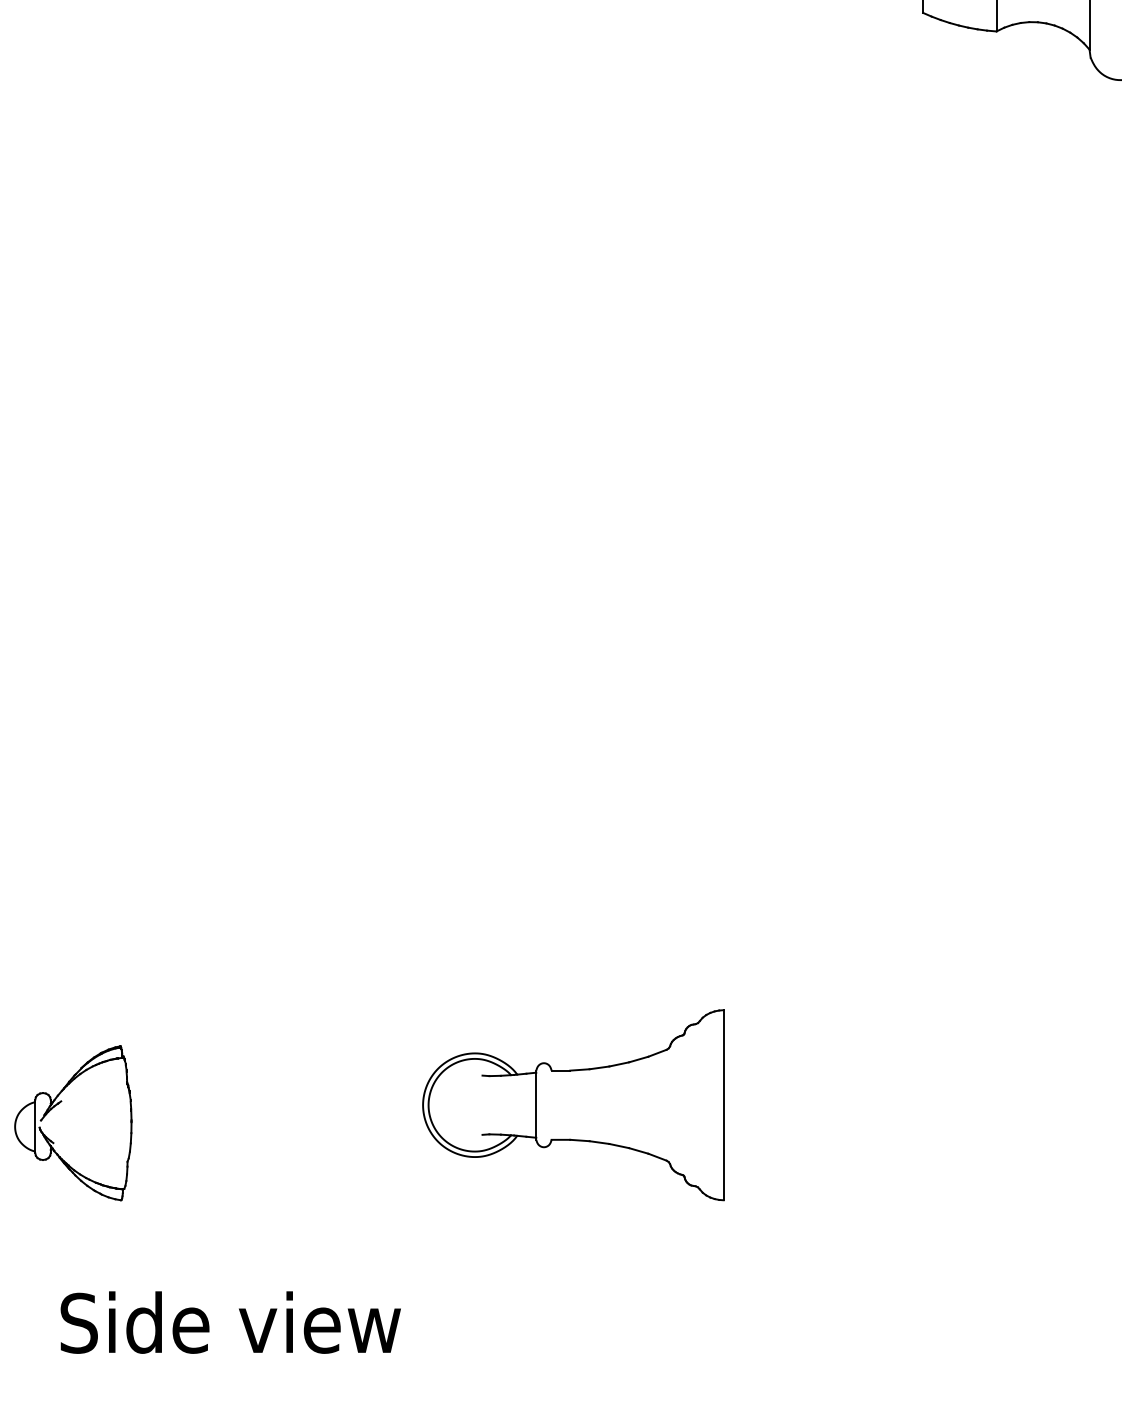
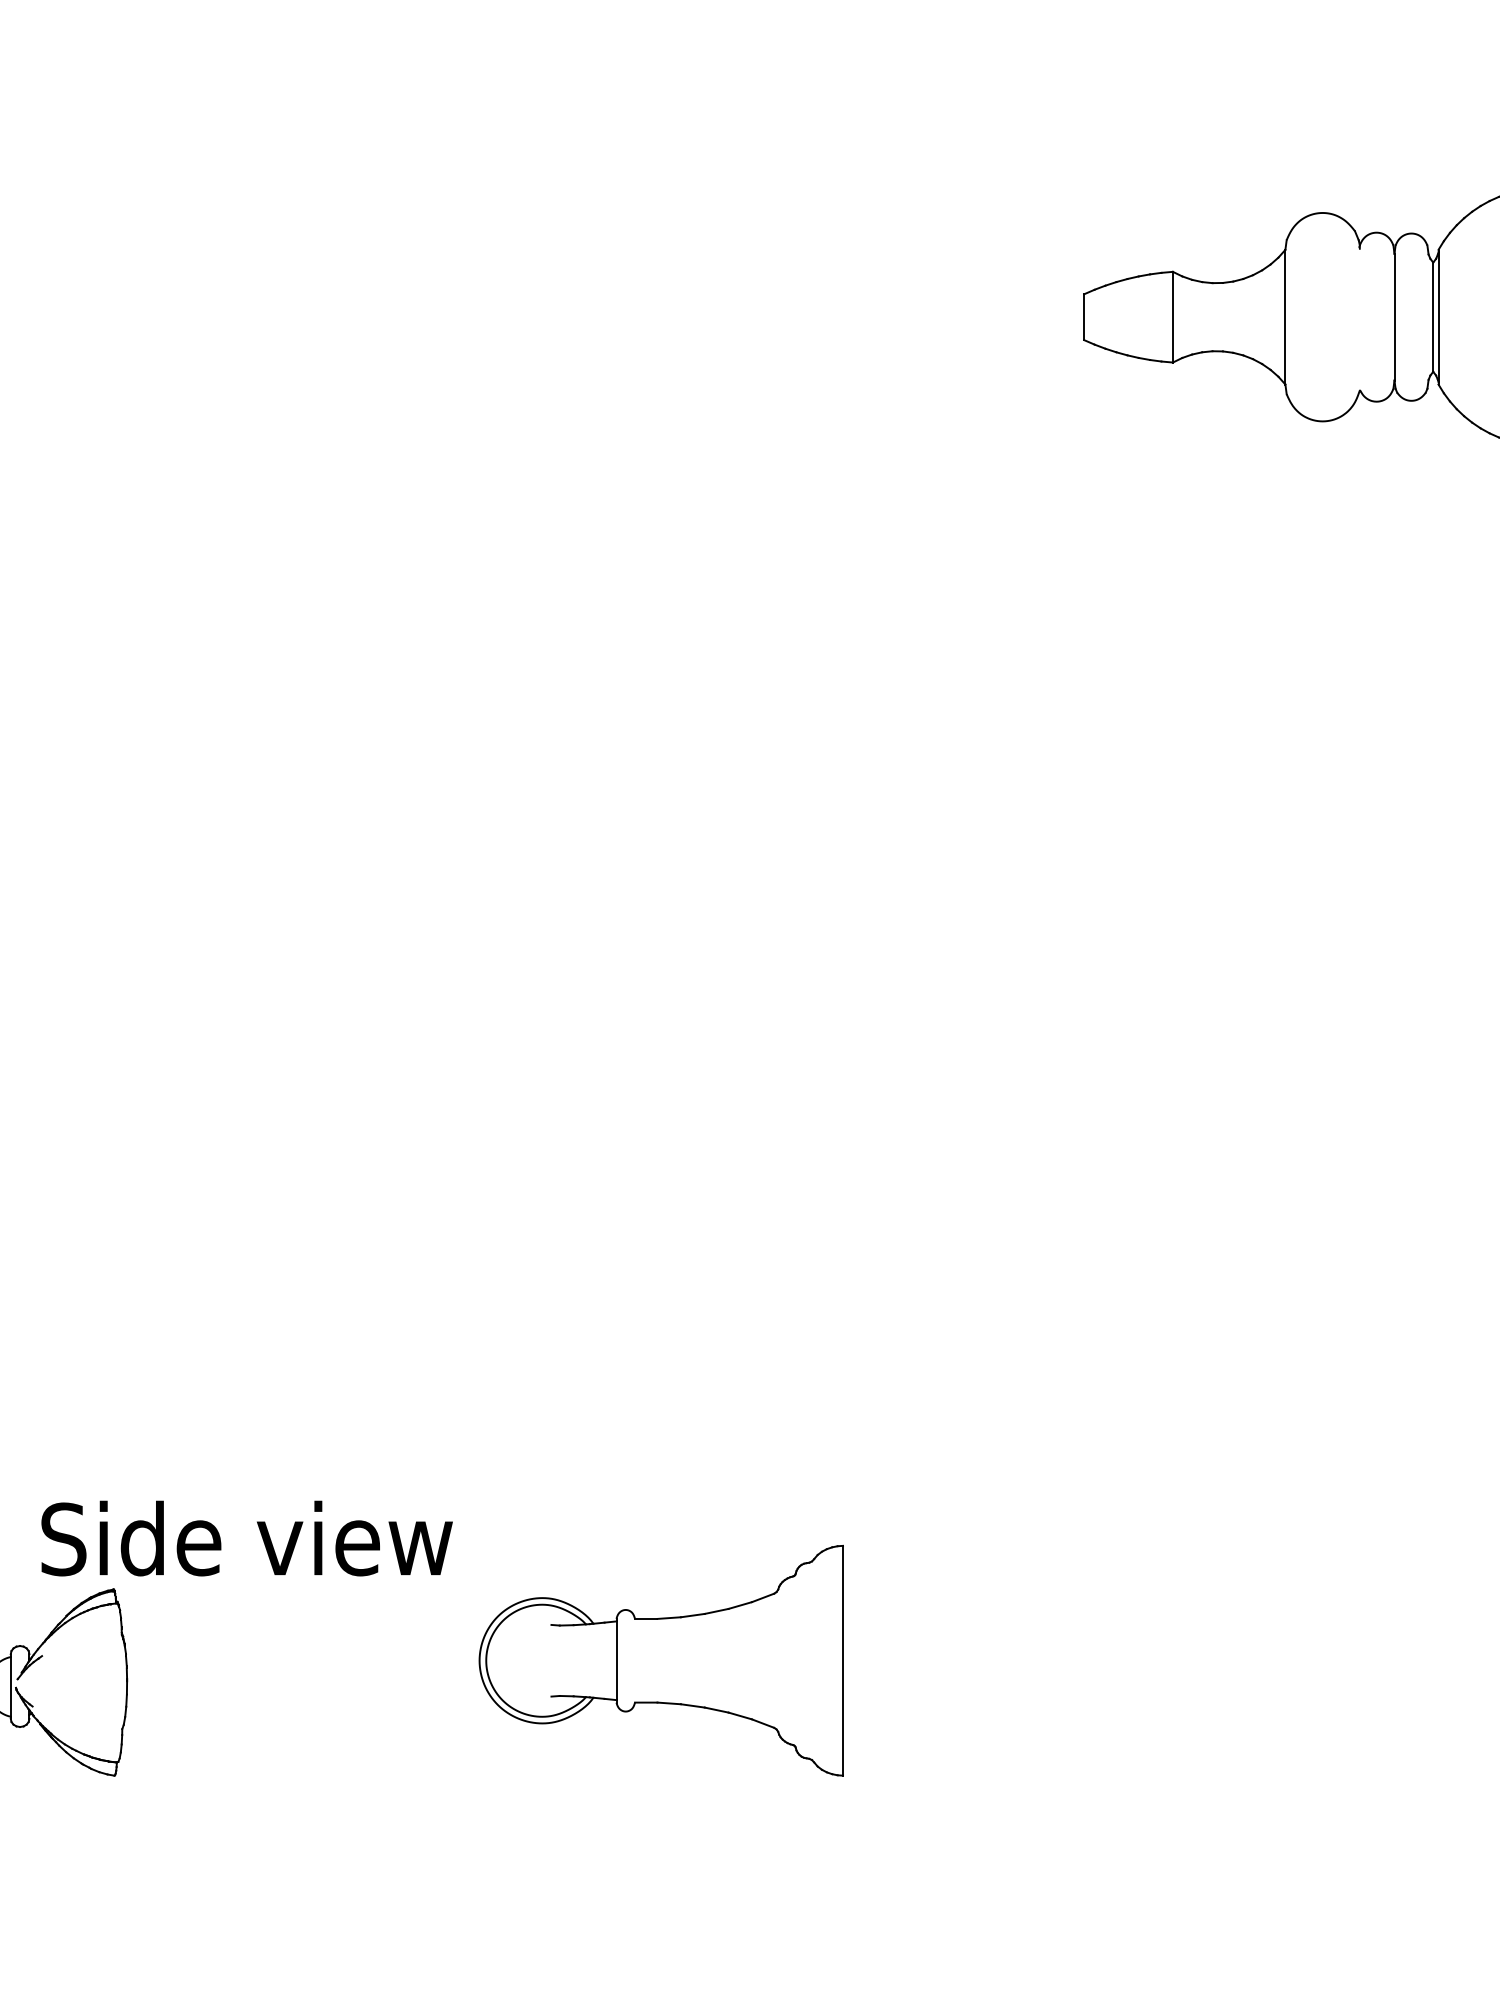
text: (230, 1322) -> (246, 1538), moved

